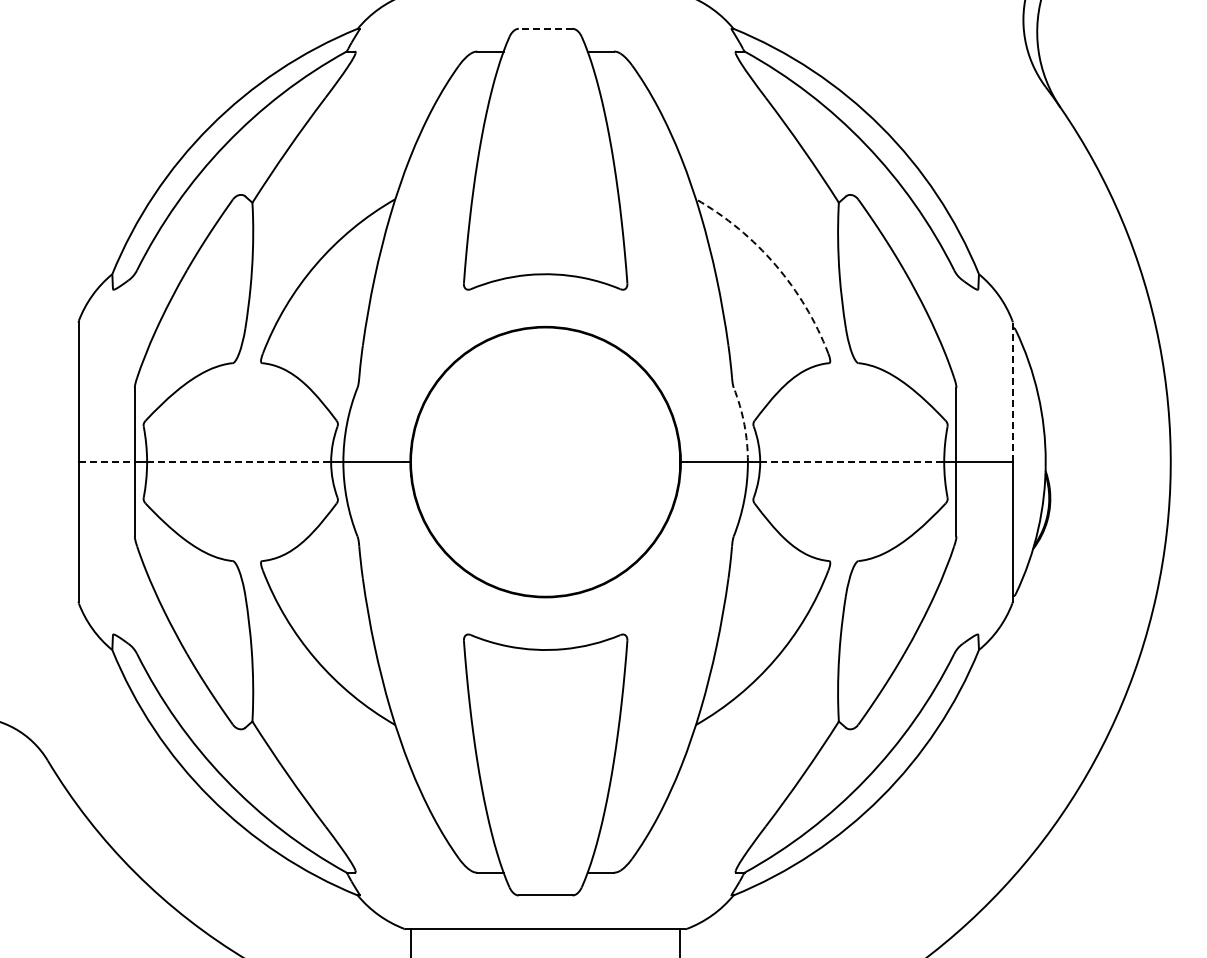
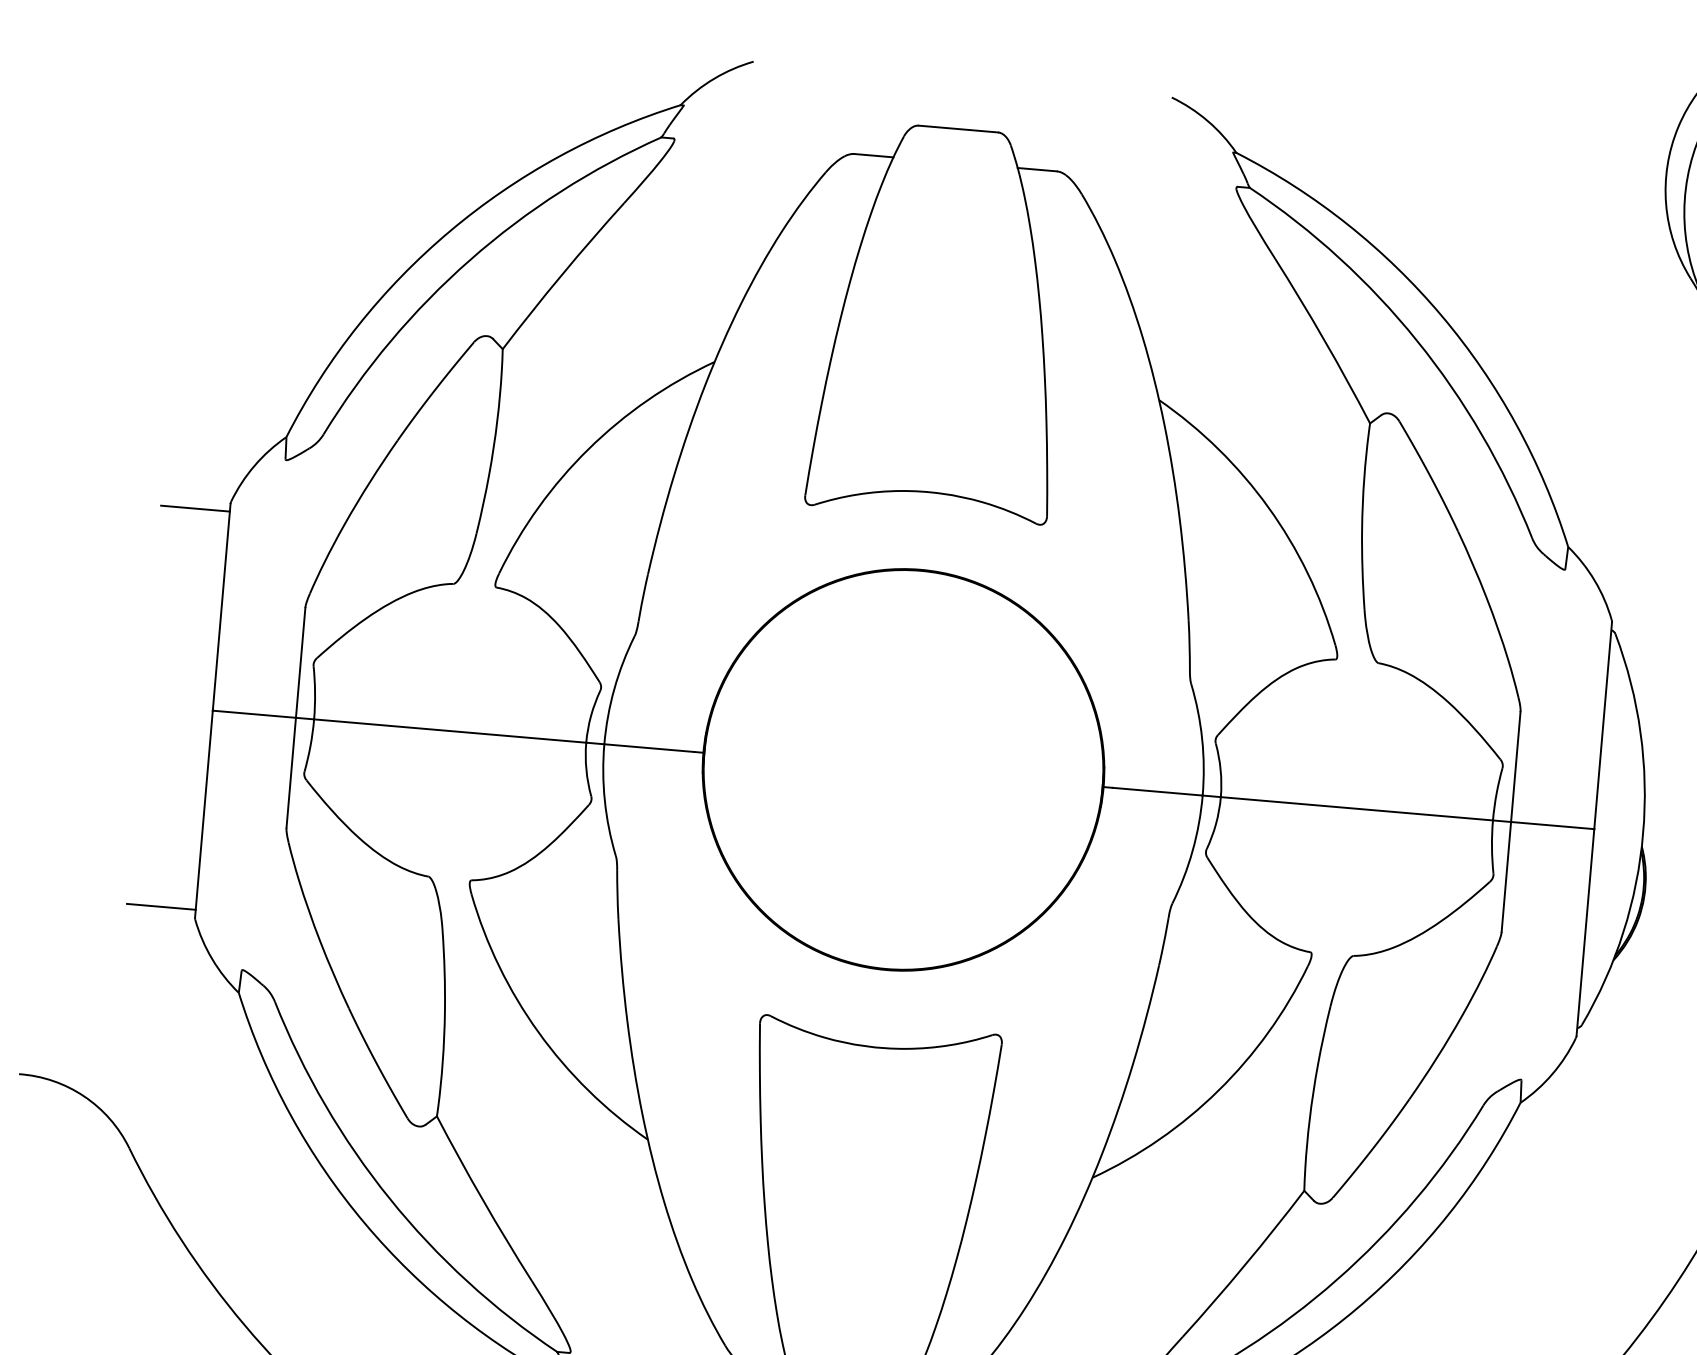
line: (545, 28) -> (958, 128), dashed -> solid
arc: (775, 264) -> (1268, 506), dashed -> solid
line: (55, 327) -> (195, 508), added
line: (1012, 392) -> (1602, 726), dashed -> solid
arc: (744, 424) -> (1202, 739), dashed -> solid
line: (106, 462) -> (253, 714), dashed -> solid
line: (239, 462) -> (450, 731), dashed -> solid
line: (852, 462) -> (1357, 809), dashed -> solid
line: (55, 596) -> (161, 906), added

